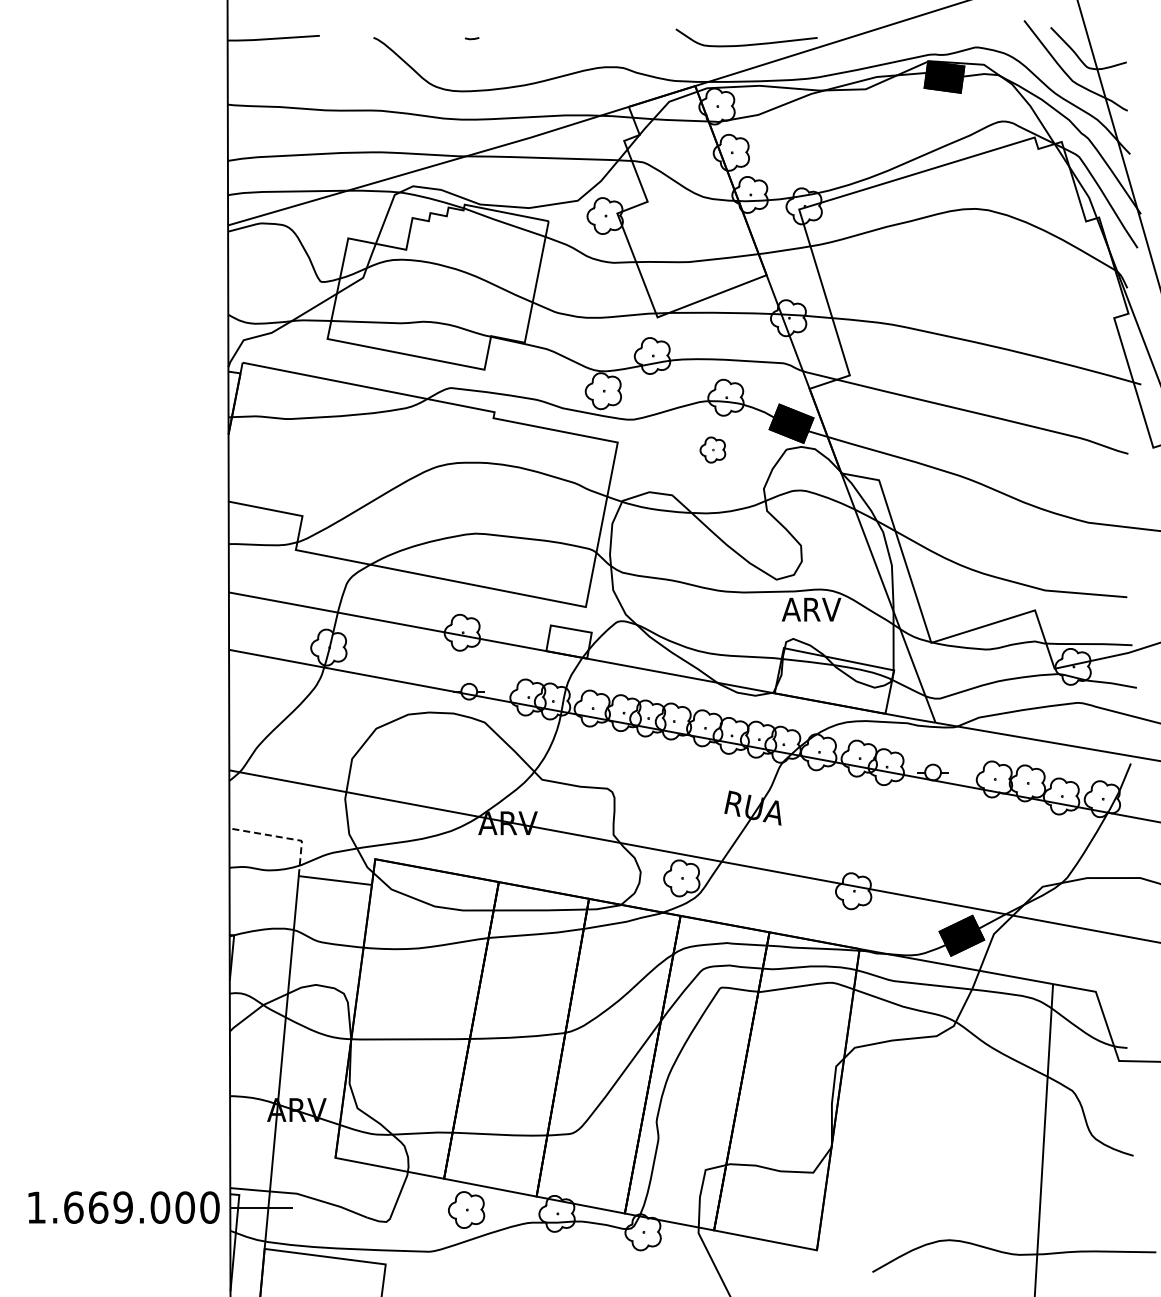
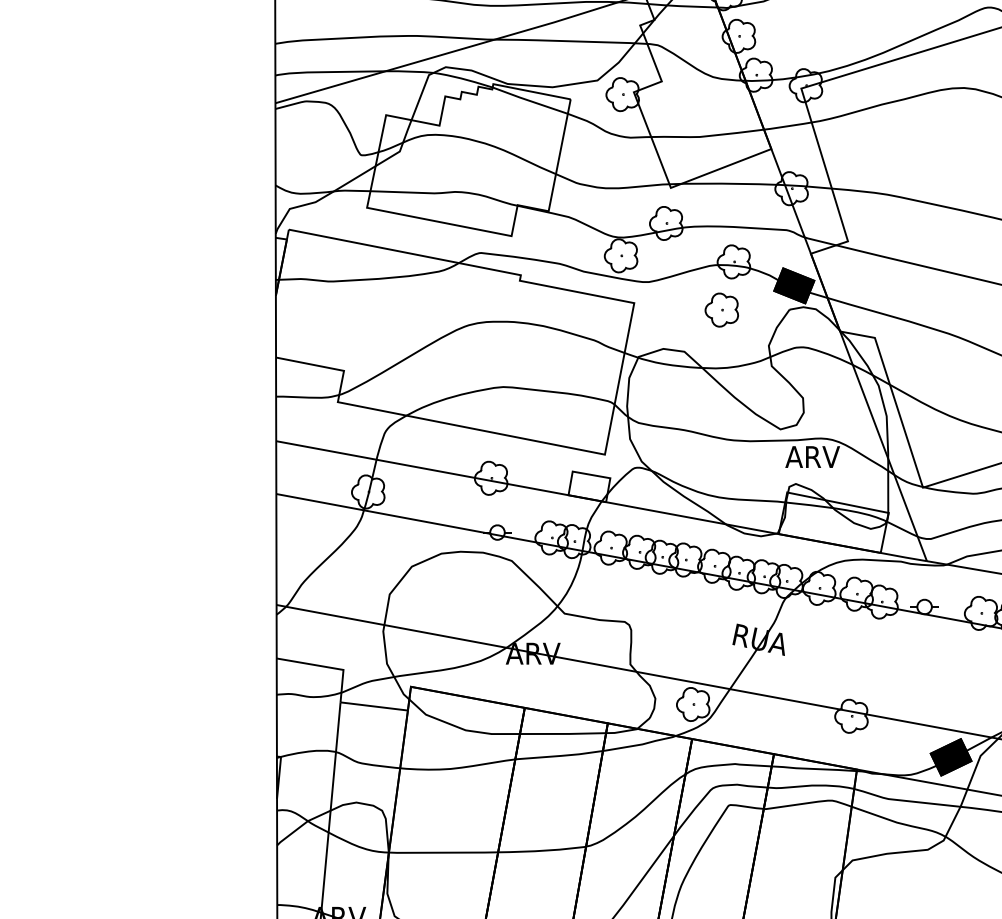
part: (712, 449) -> (721, 309), size x1.43
line: (284, 837) -> (327, 666), dashed -> solid

